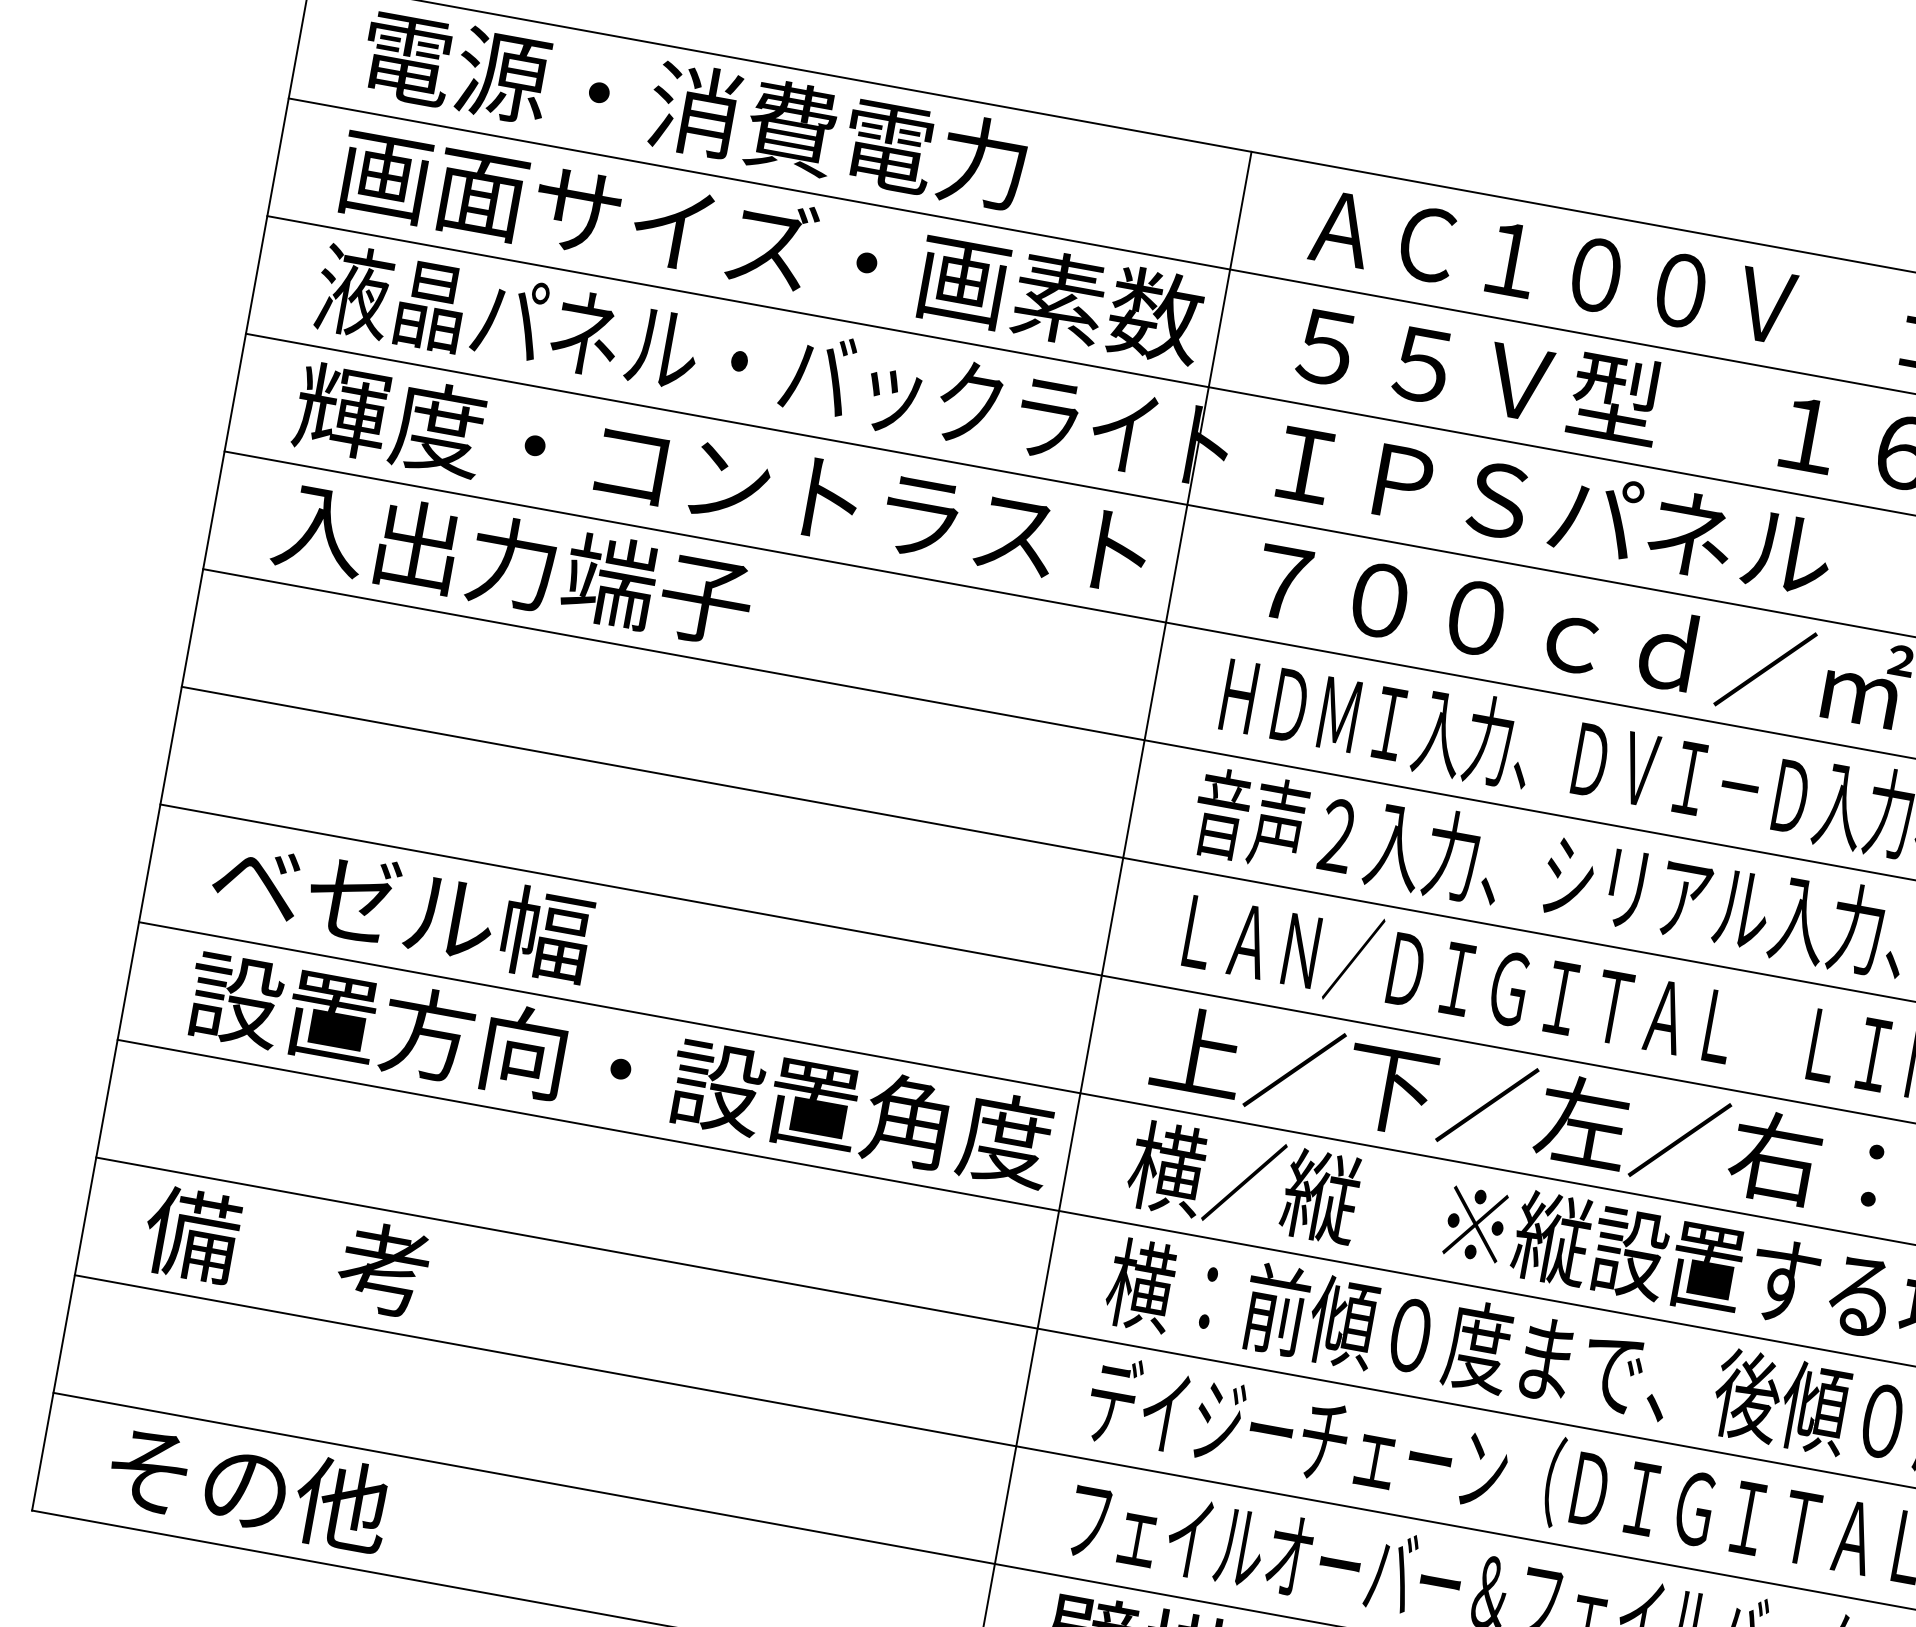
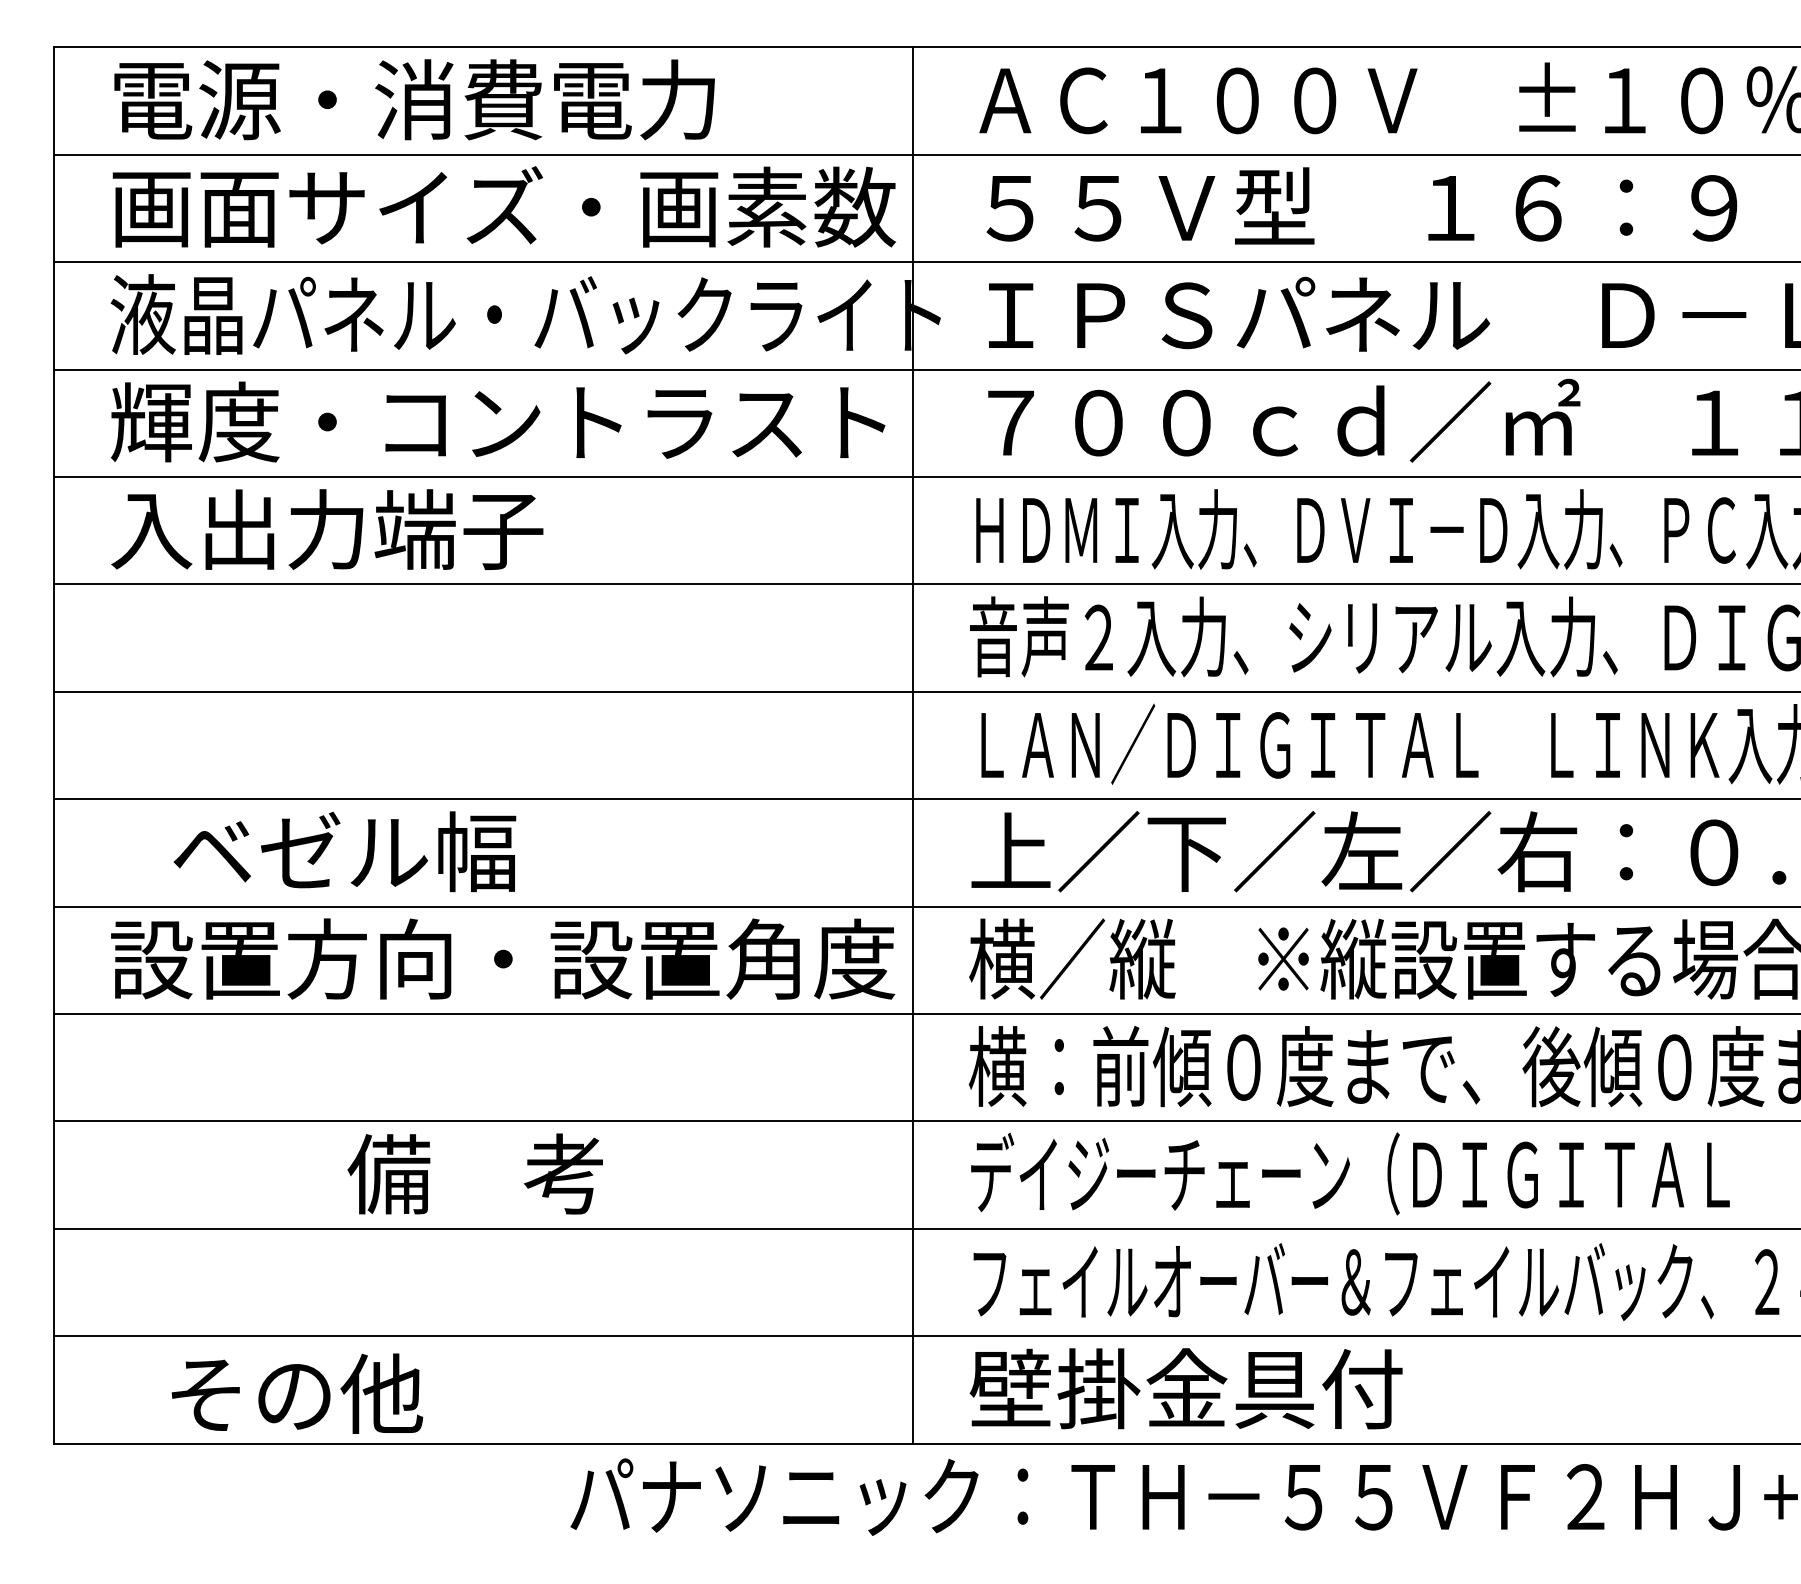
text: (401, 907) -> (344, 851), moved
text: (285, 1250) -> (474, 1173), moved
text: (249, 1487) -> (297, 1393), moved

